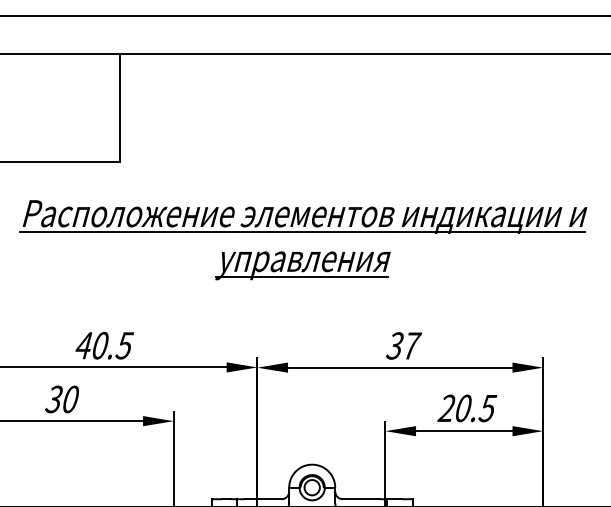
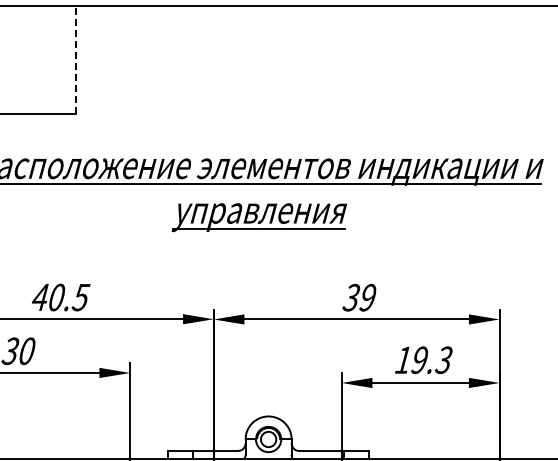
line: (119, 108) -> (75, 60), solid -> dashed
text: (412, 345) -> (368, 297), 37 -> 39
text: (467, 408) -> (423, 360), 20.5 -> 19.3

